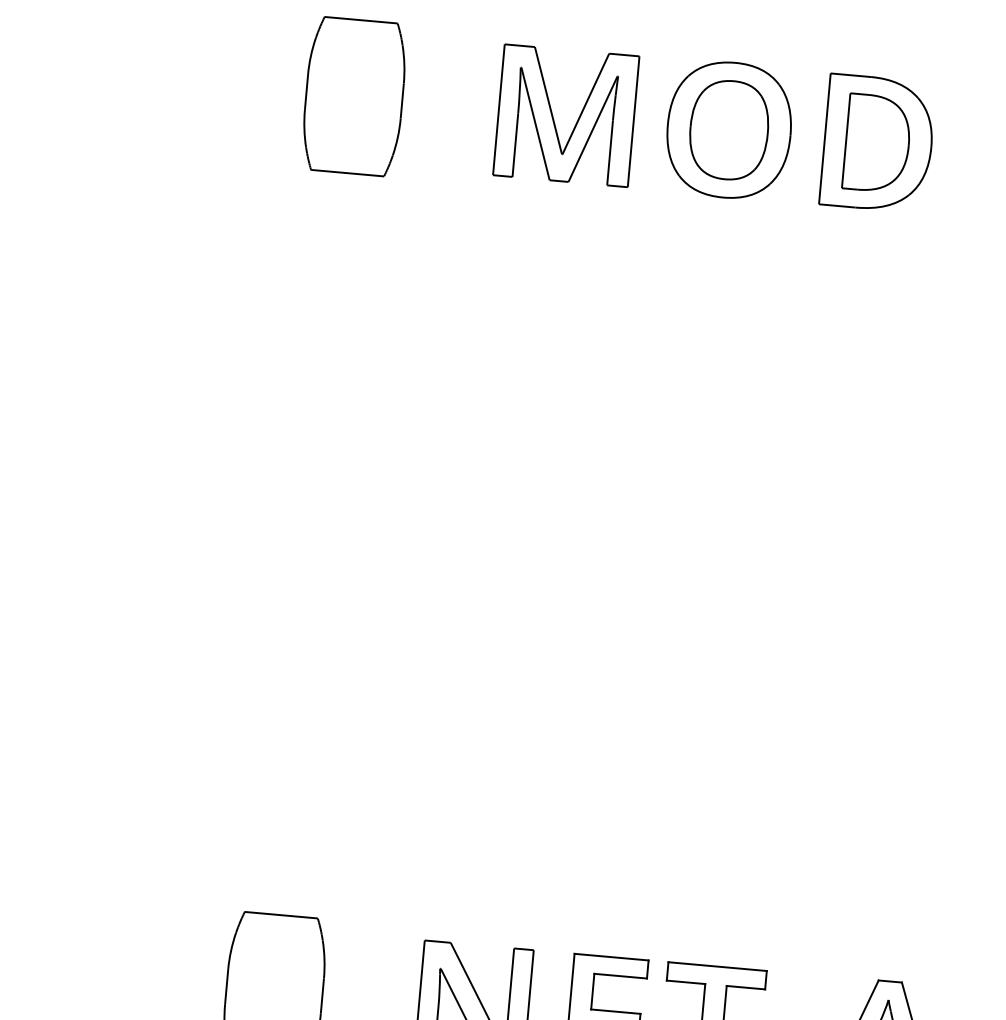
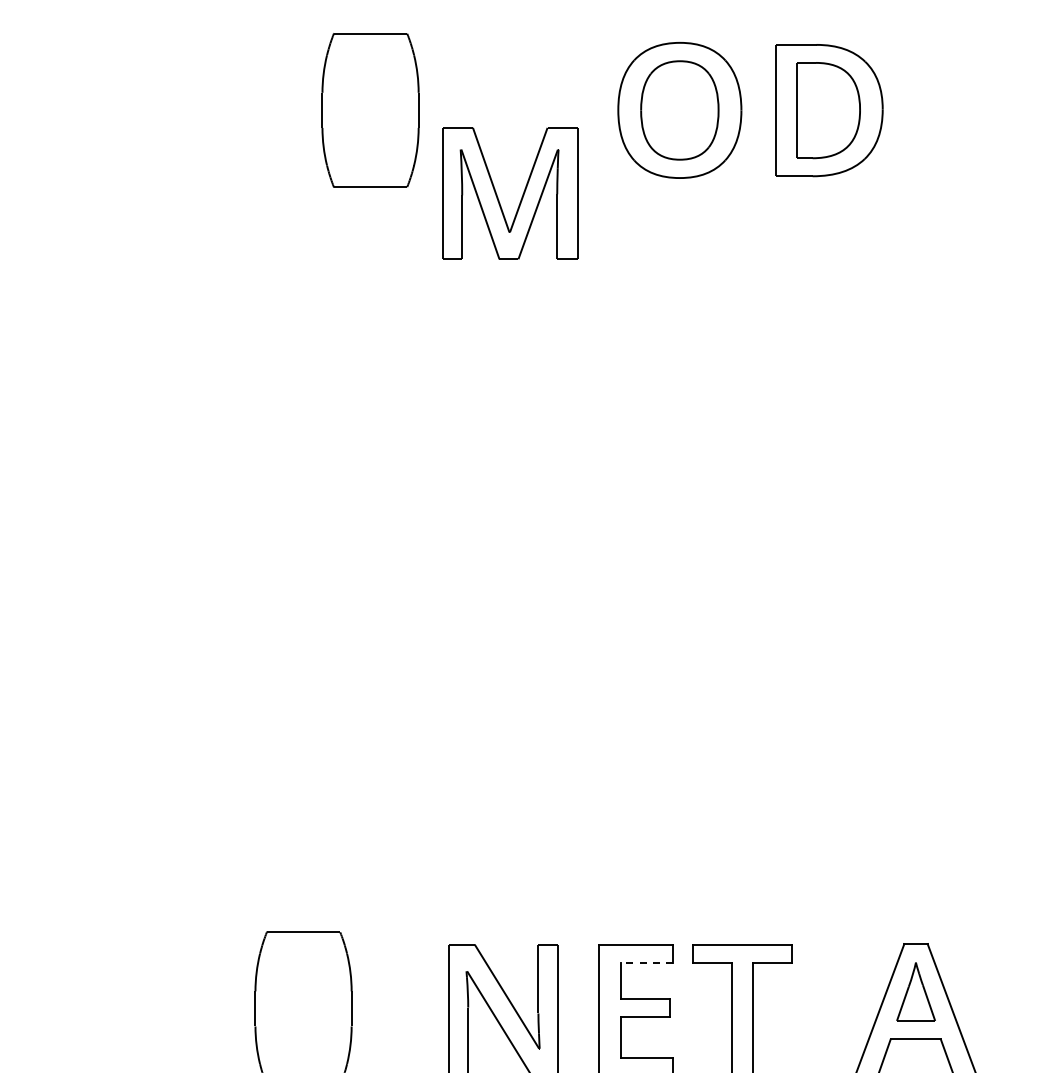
part: (354, 96) -> (370, 110), moved
part: (577, 119) -> (521, 196), moved
line: (620, 975) -> (646, 962), solid -> dashed

